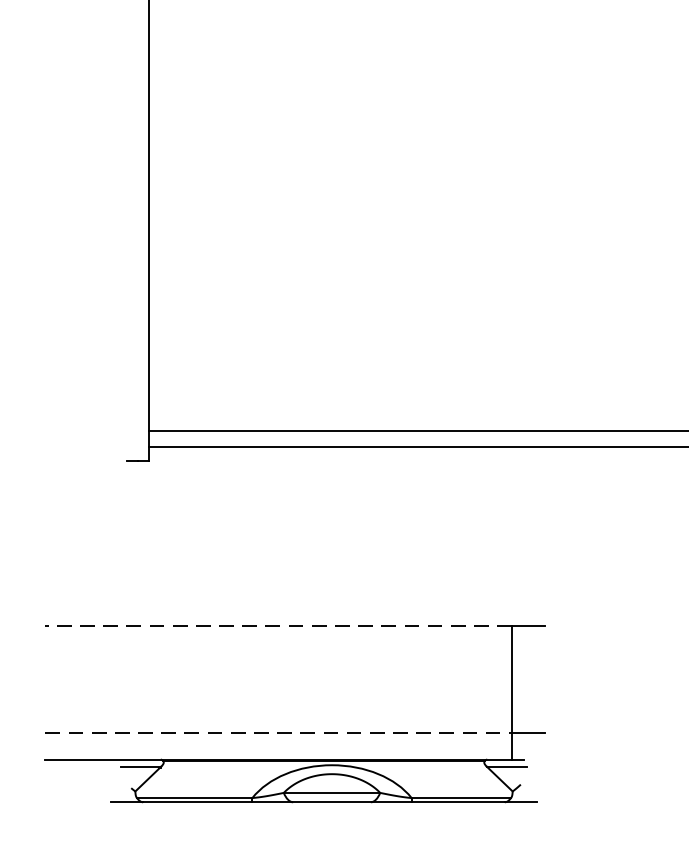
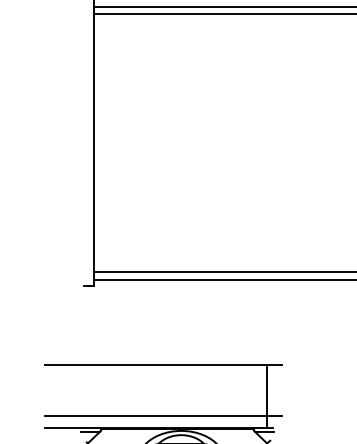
line: (279, 625) -> (156, 364), dashed -> solid
line: (279, 732) -> (156, 415), dashed -> solid

